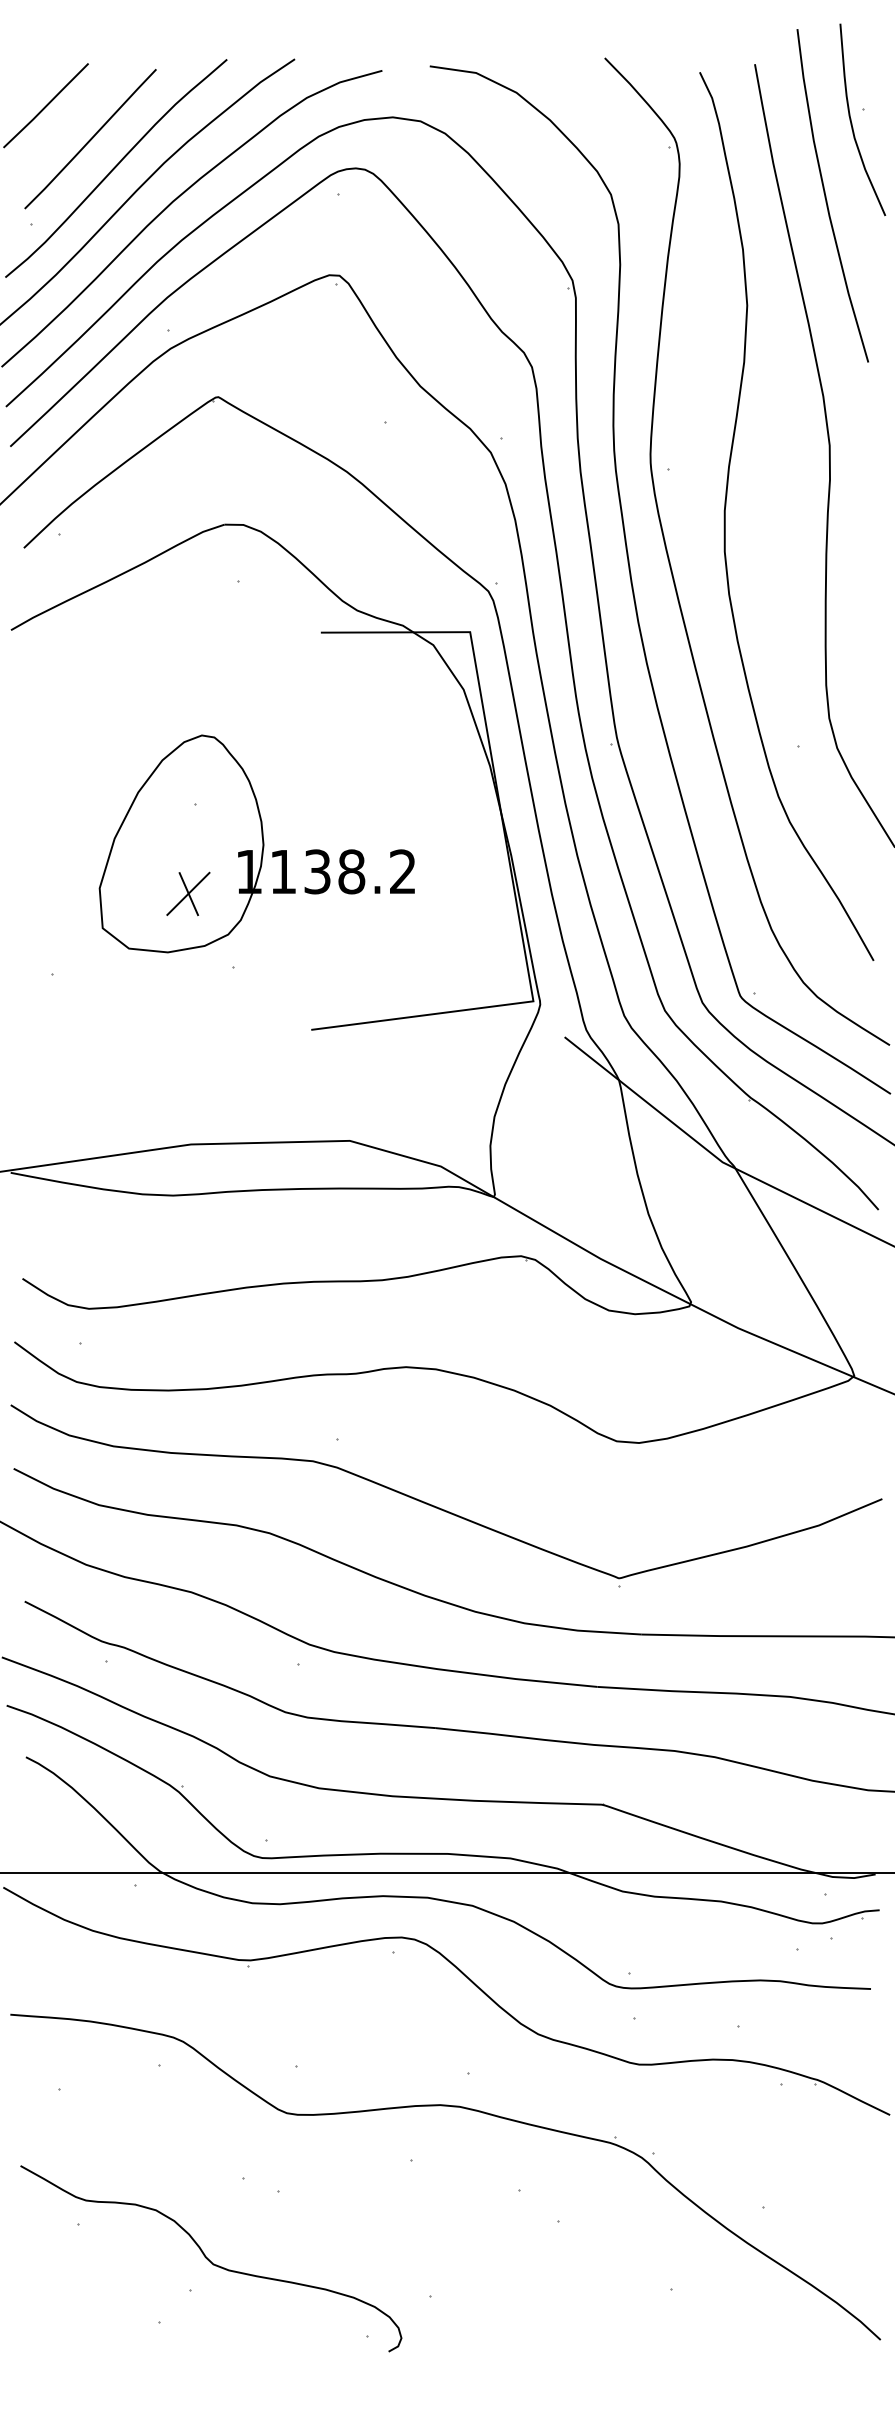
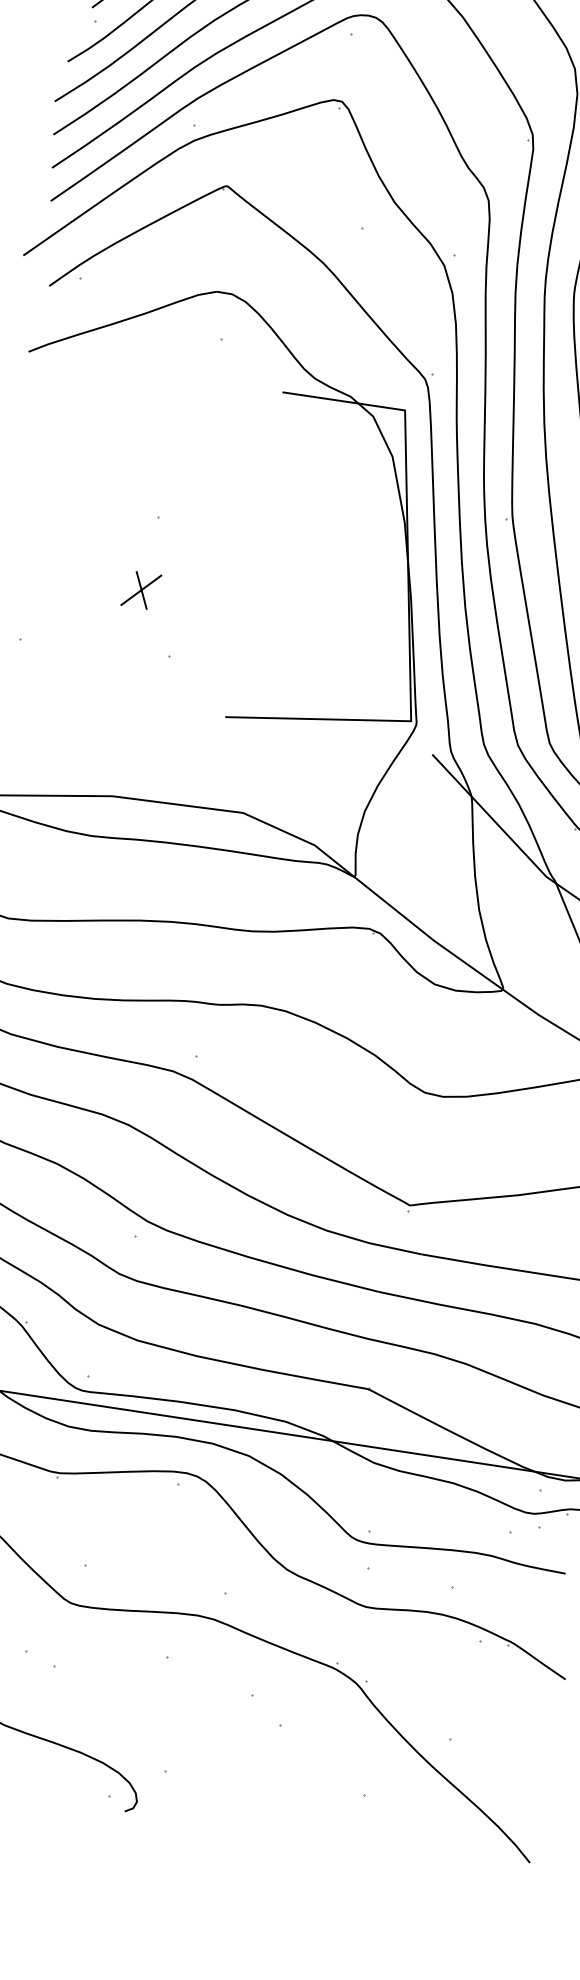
part: (256, 843) -> (203, 557), removed

